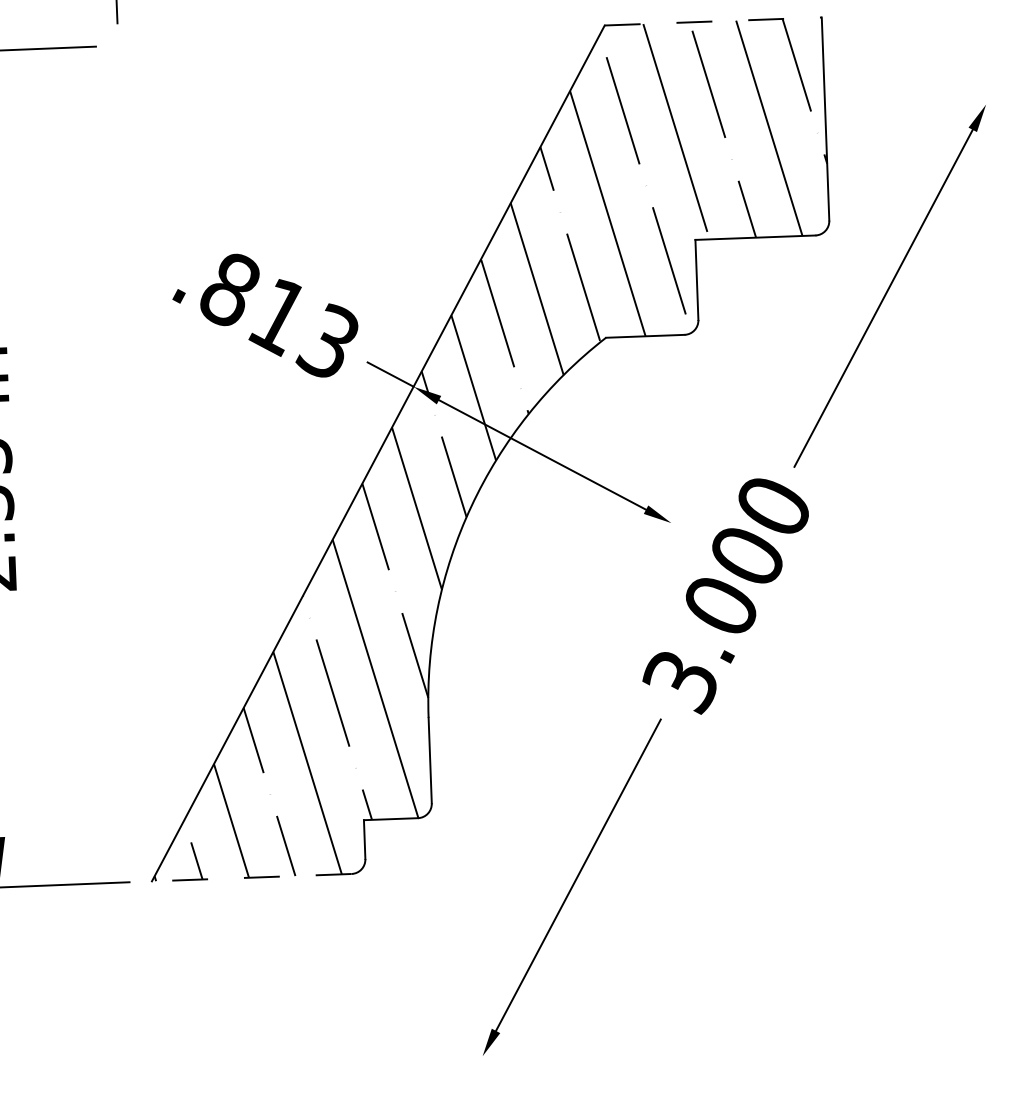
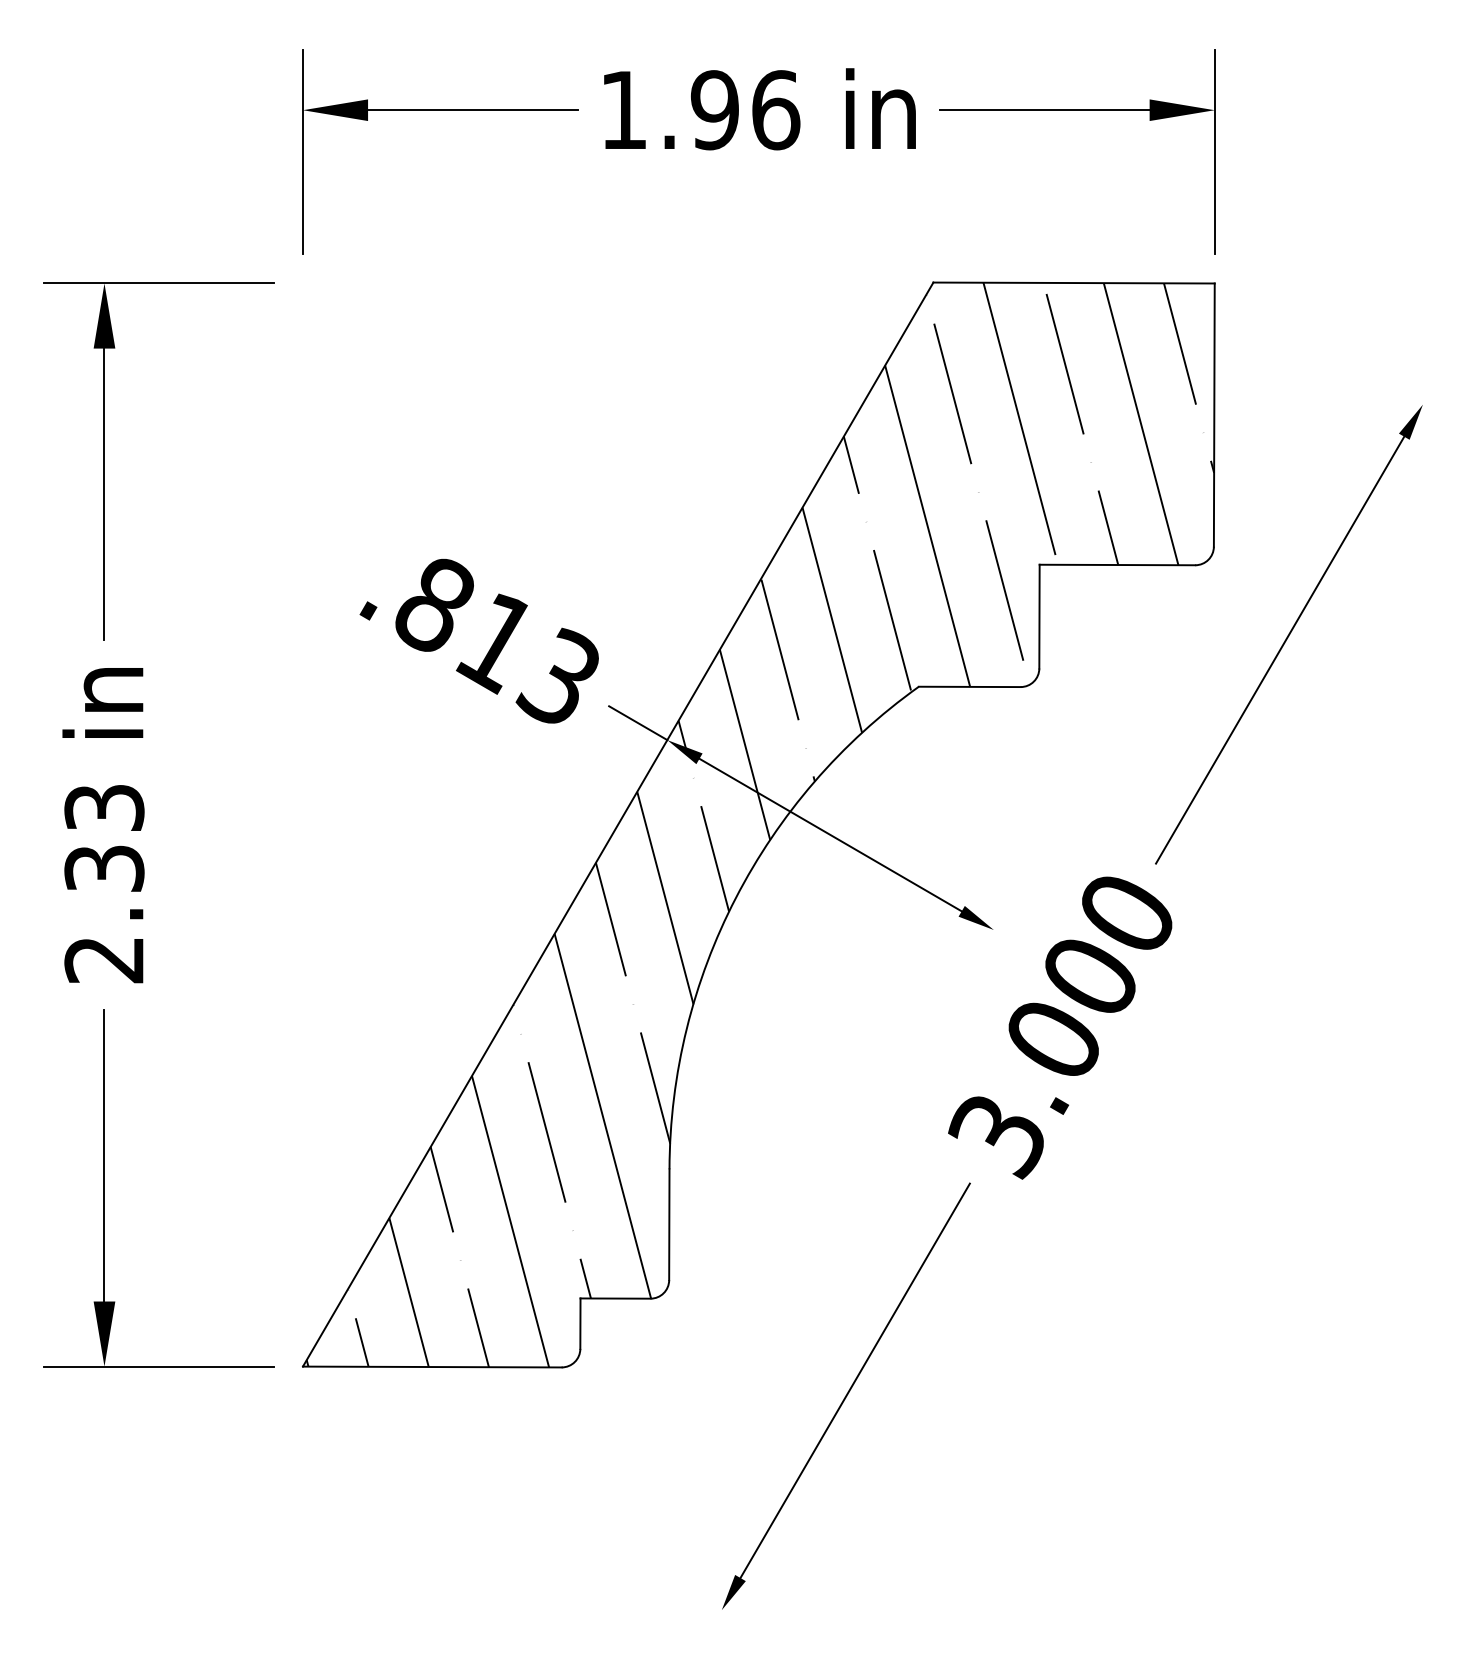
line: (713, 21) -> (1074, 283), dashed -> solid
line: (251, 878) -> (431, 1367), dashed -> solid

